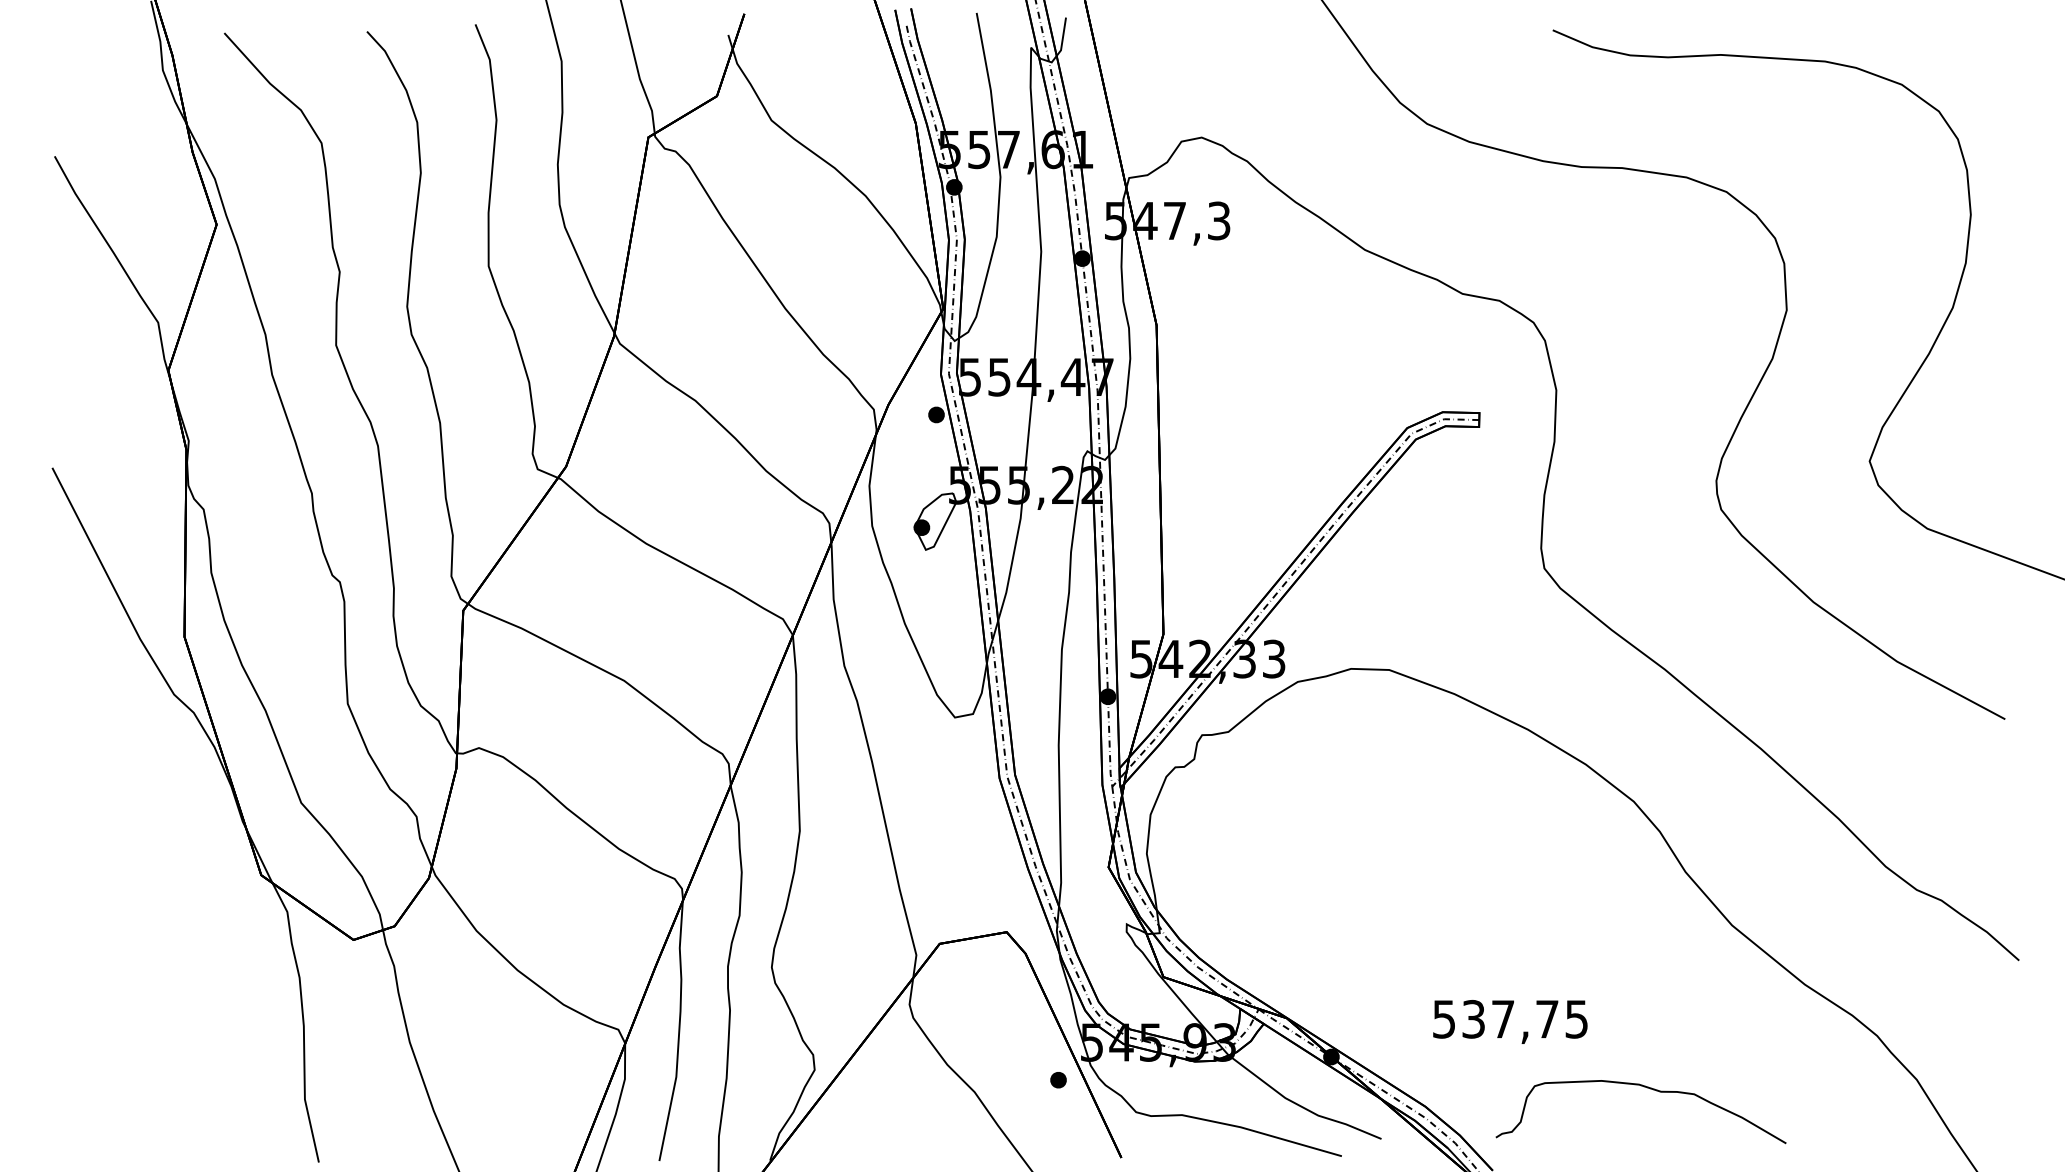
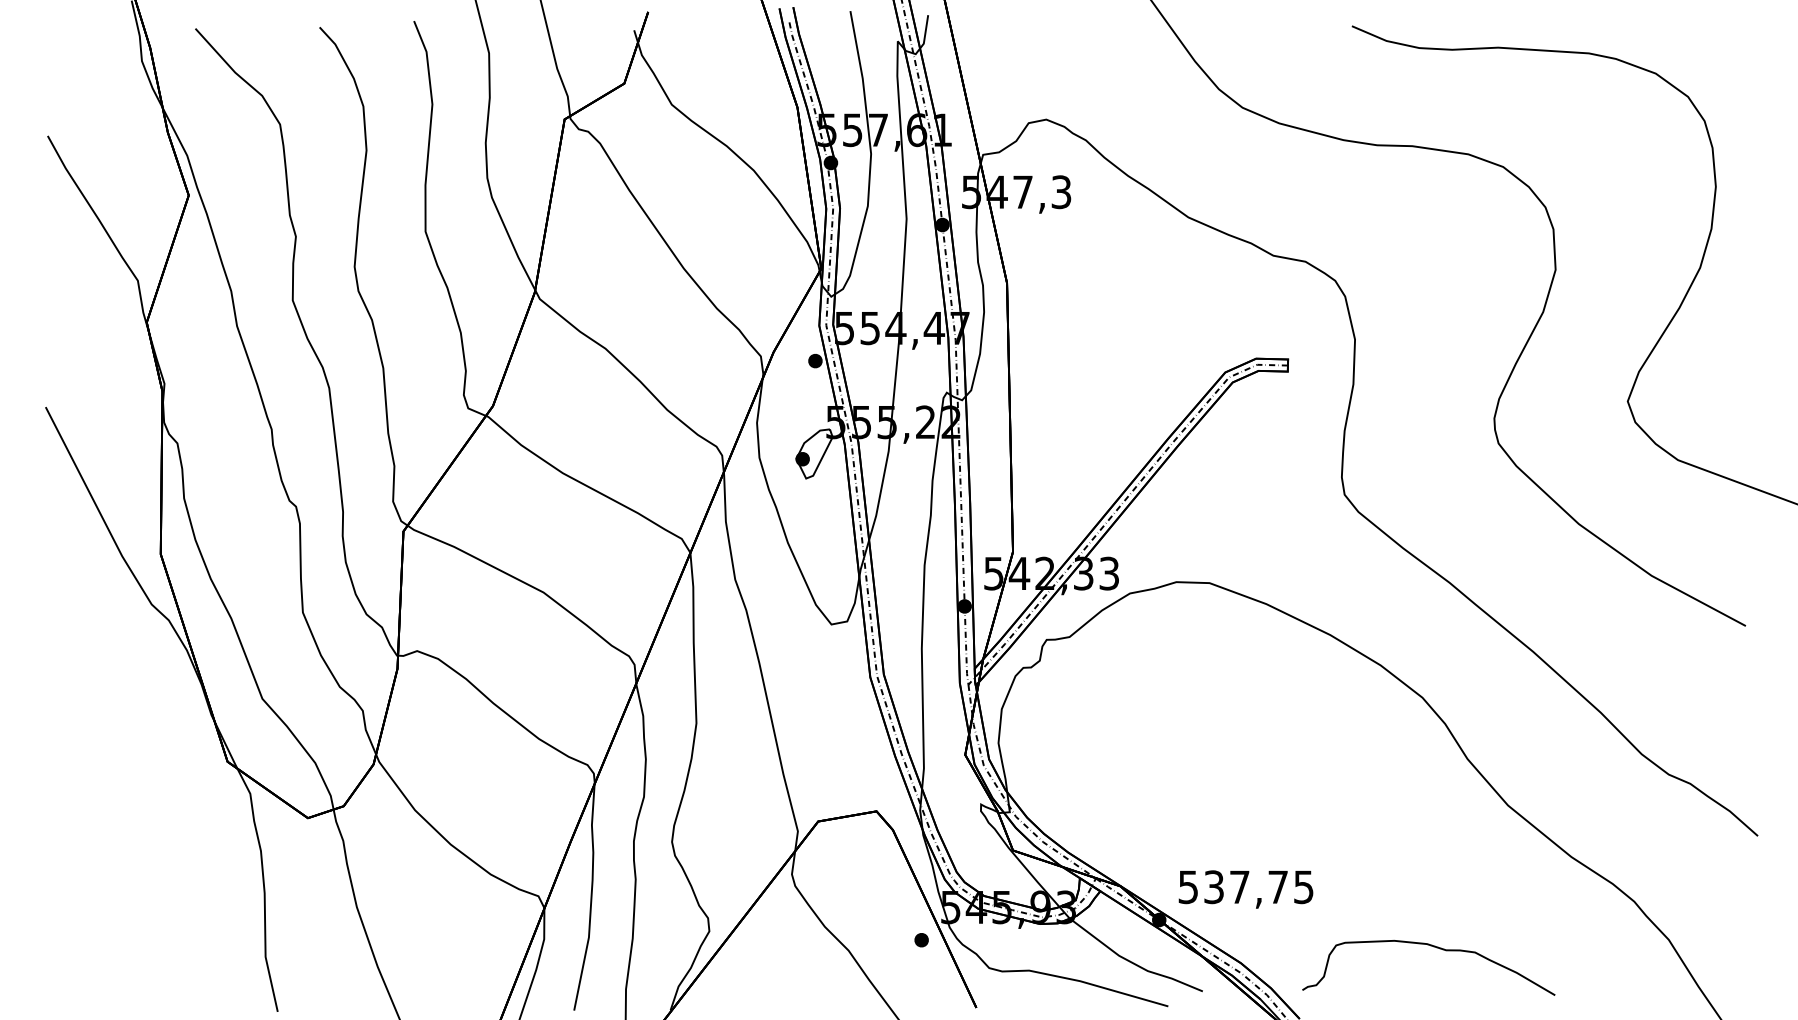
text: (1509, 1021) -> (1245, 889), moved

